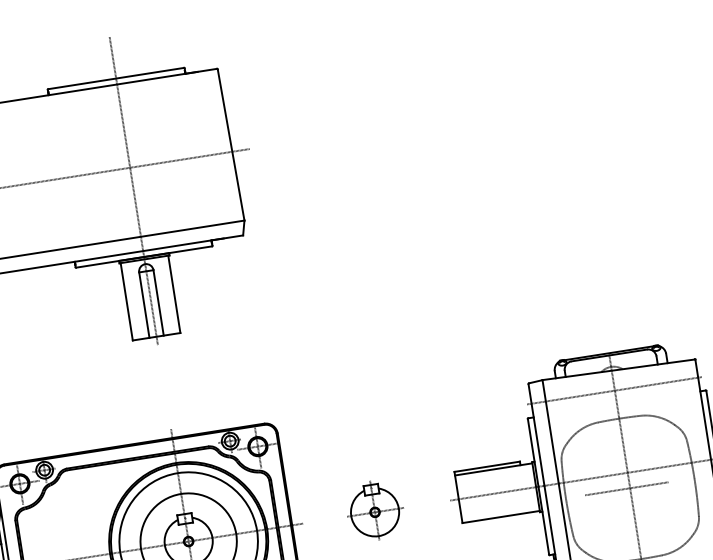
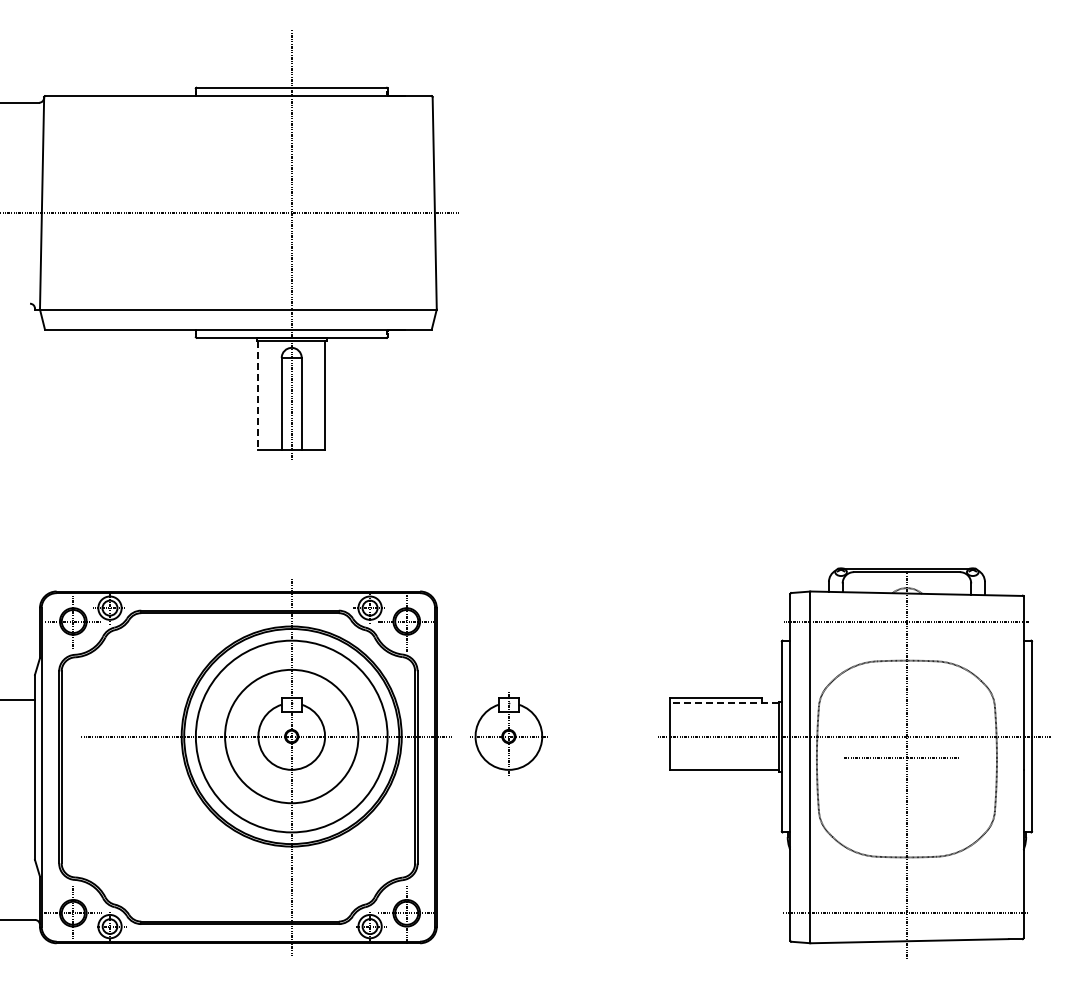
line: (126, 301) -> (258, 395), solid -> dashed
line: (493, 469) -> (723, 703), solid -> dashed
part: (374, 510) -> (508, 733), moved

